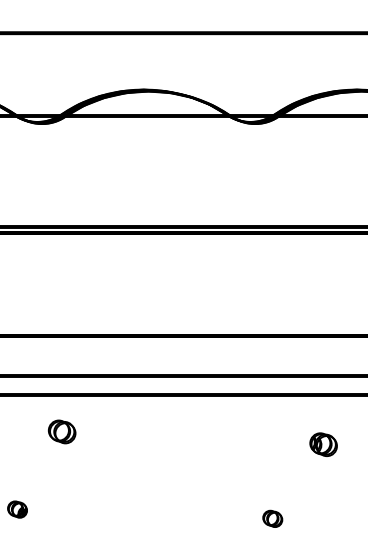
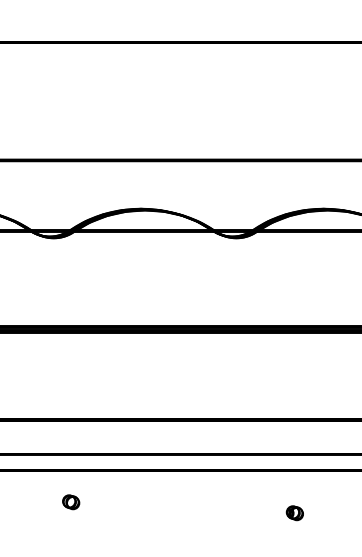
part: (62, 432) -> (71, 502), size x0.71
part: (322, 445) -> (294, 513), size x0.71

